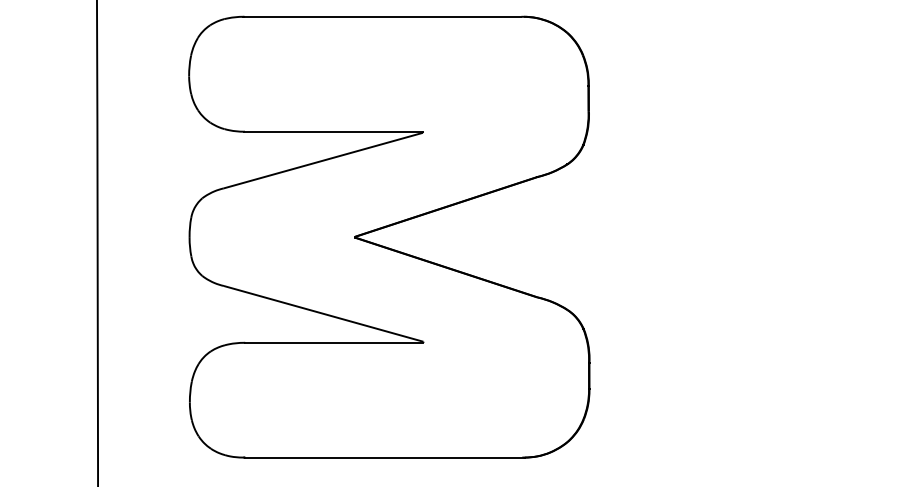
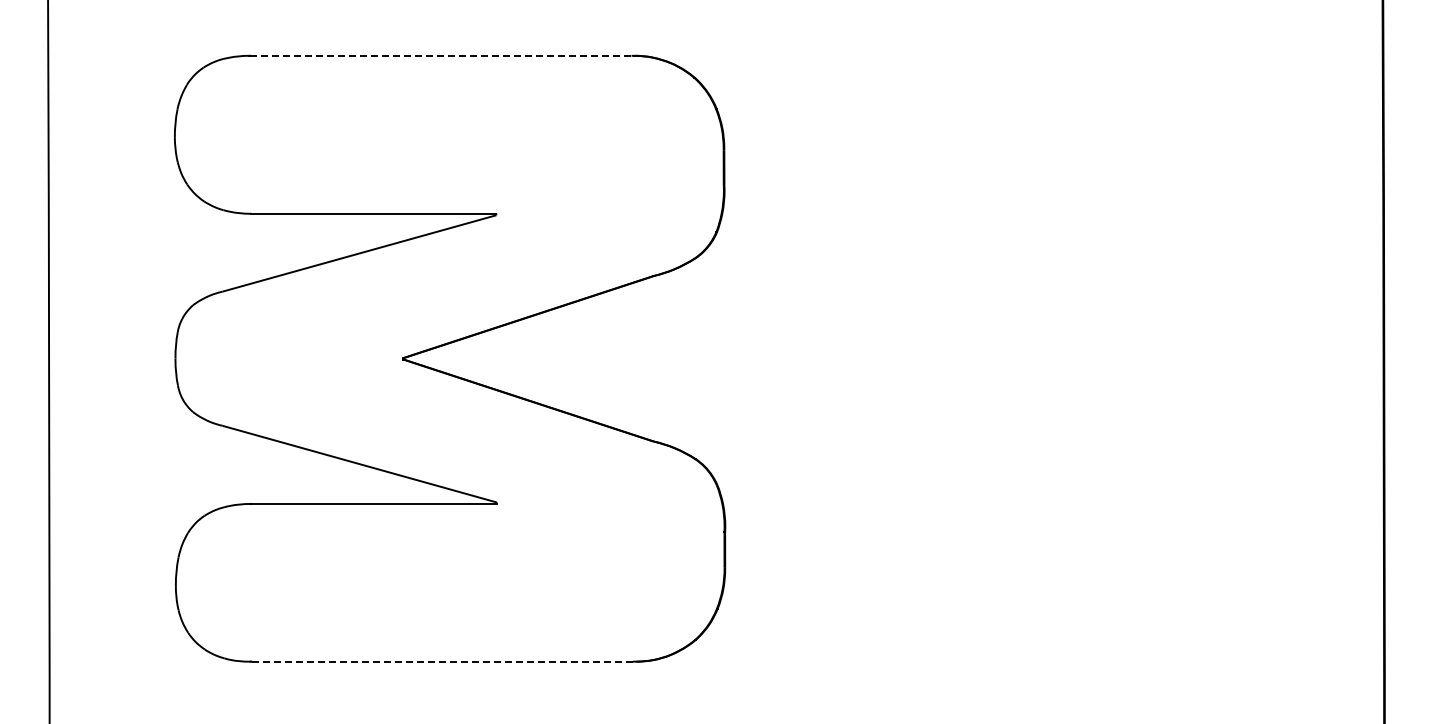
line: (382, 16) -> (440, 55), solid -> dashed
line: (383, 457) -> (442, 661), solid -> dashed

